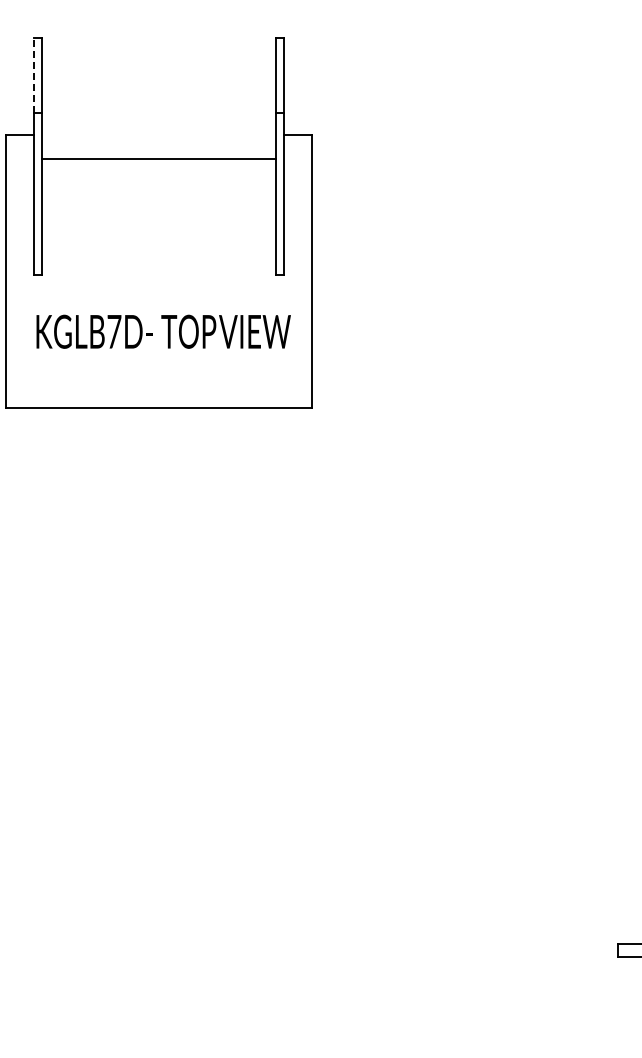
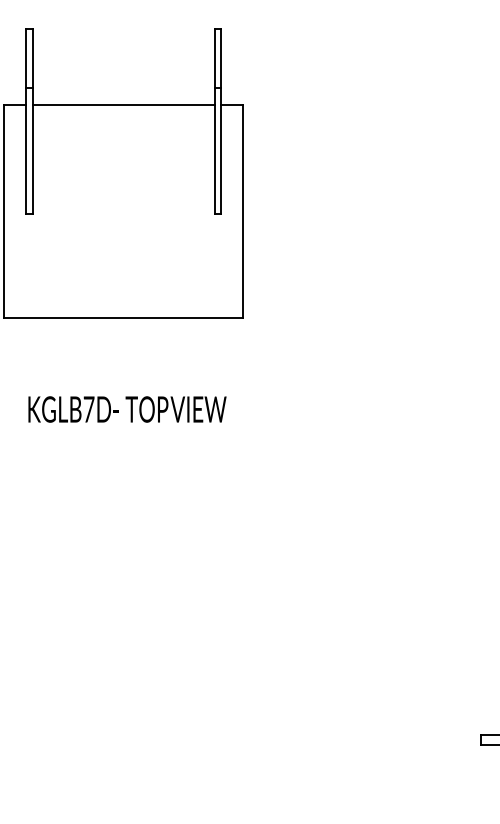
line: (33, 74) -> (26, 57), dashed -> solid
line: (158, 159) -> (123, 105), moved
text: (163, 331) -> (127, 409), moved

